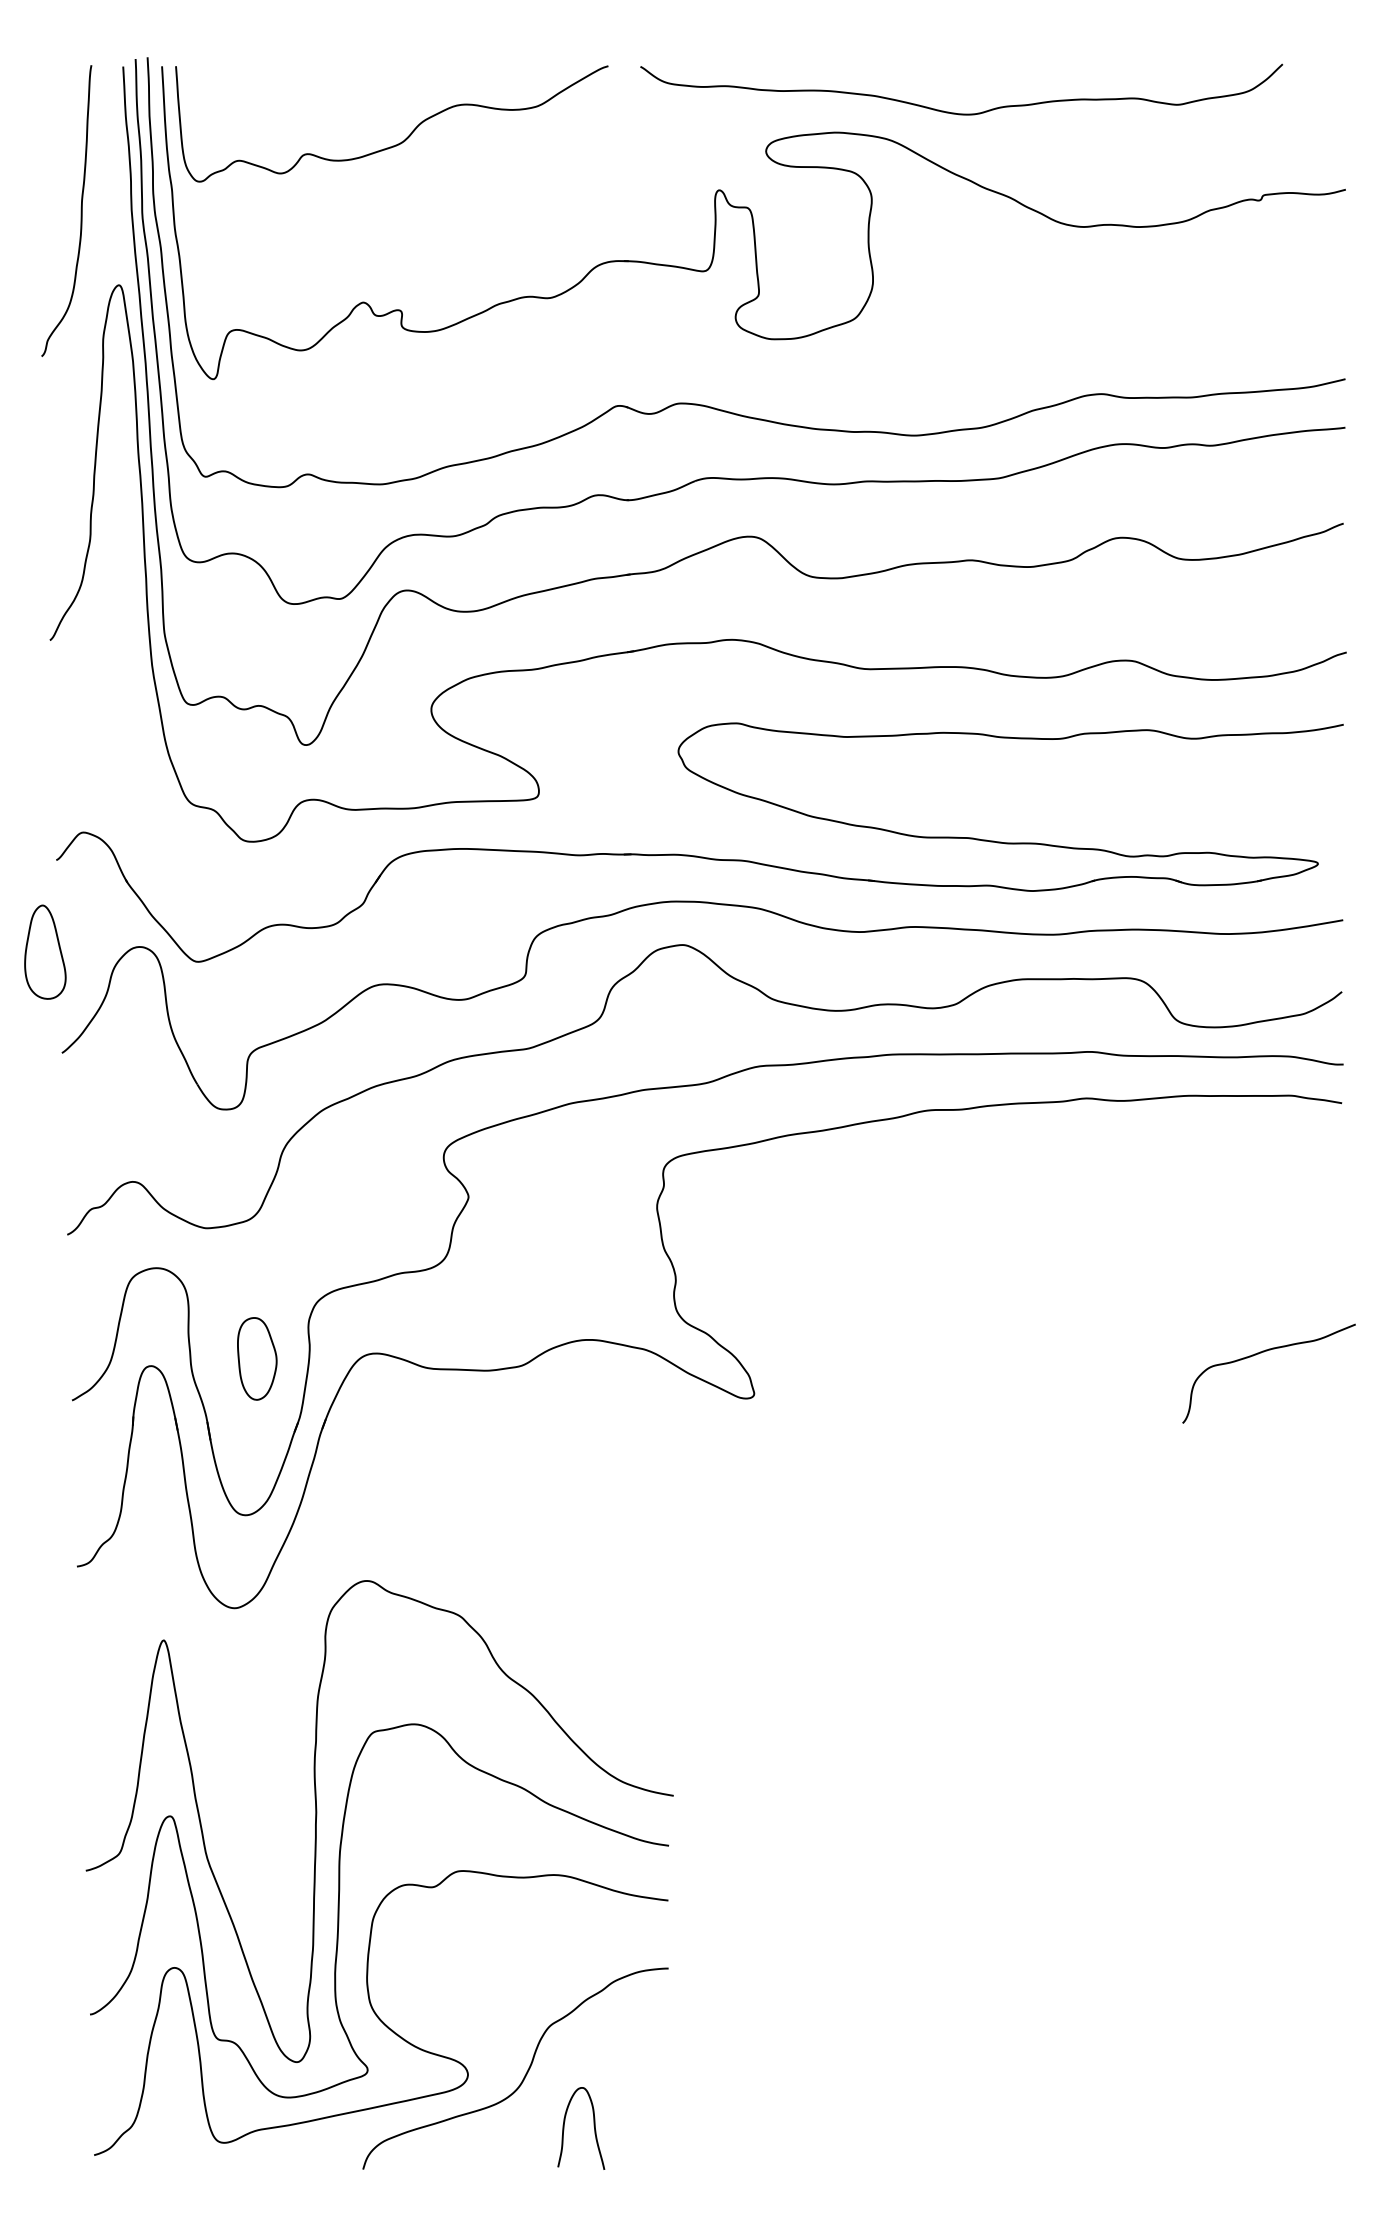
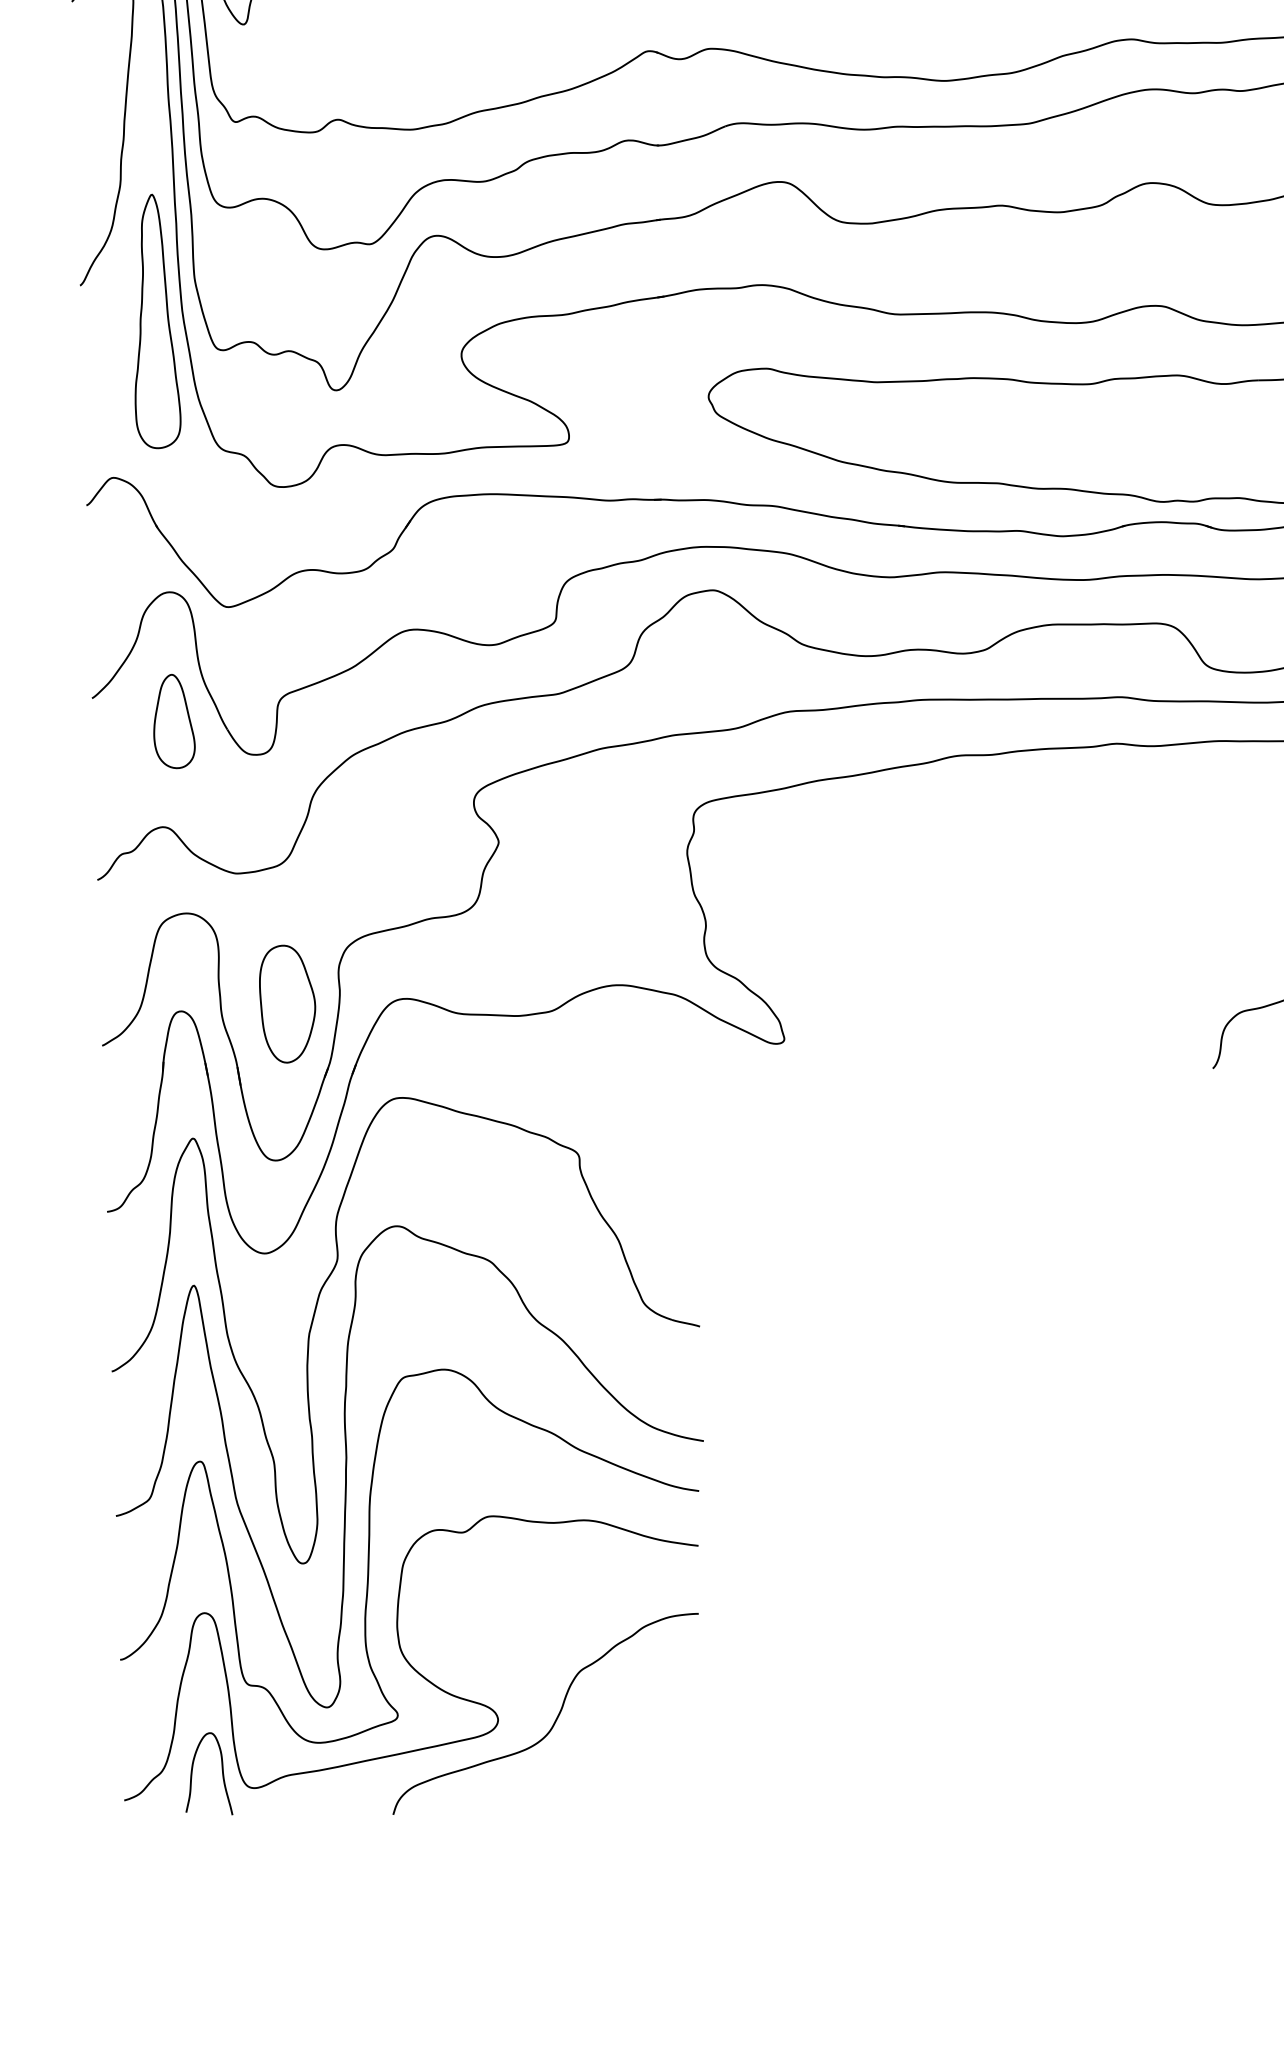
part: (127, 675) -> (157, 320), added
part: (45, 951) -> (174, 720), moved
part: (256, 1358) -> (286, 1003), size x1.43
part: (286, 1664) -> (316, 1309), added
curve: (593, 2126) -> (221, 1771), moved

